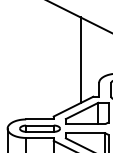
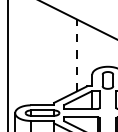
line: (80, 59) -> (76, 54), solid -> dashed

